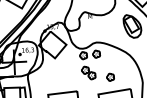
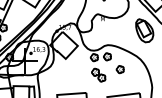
part: (109, 77) -> (119, 69), moved

